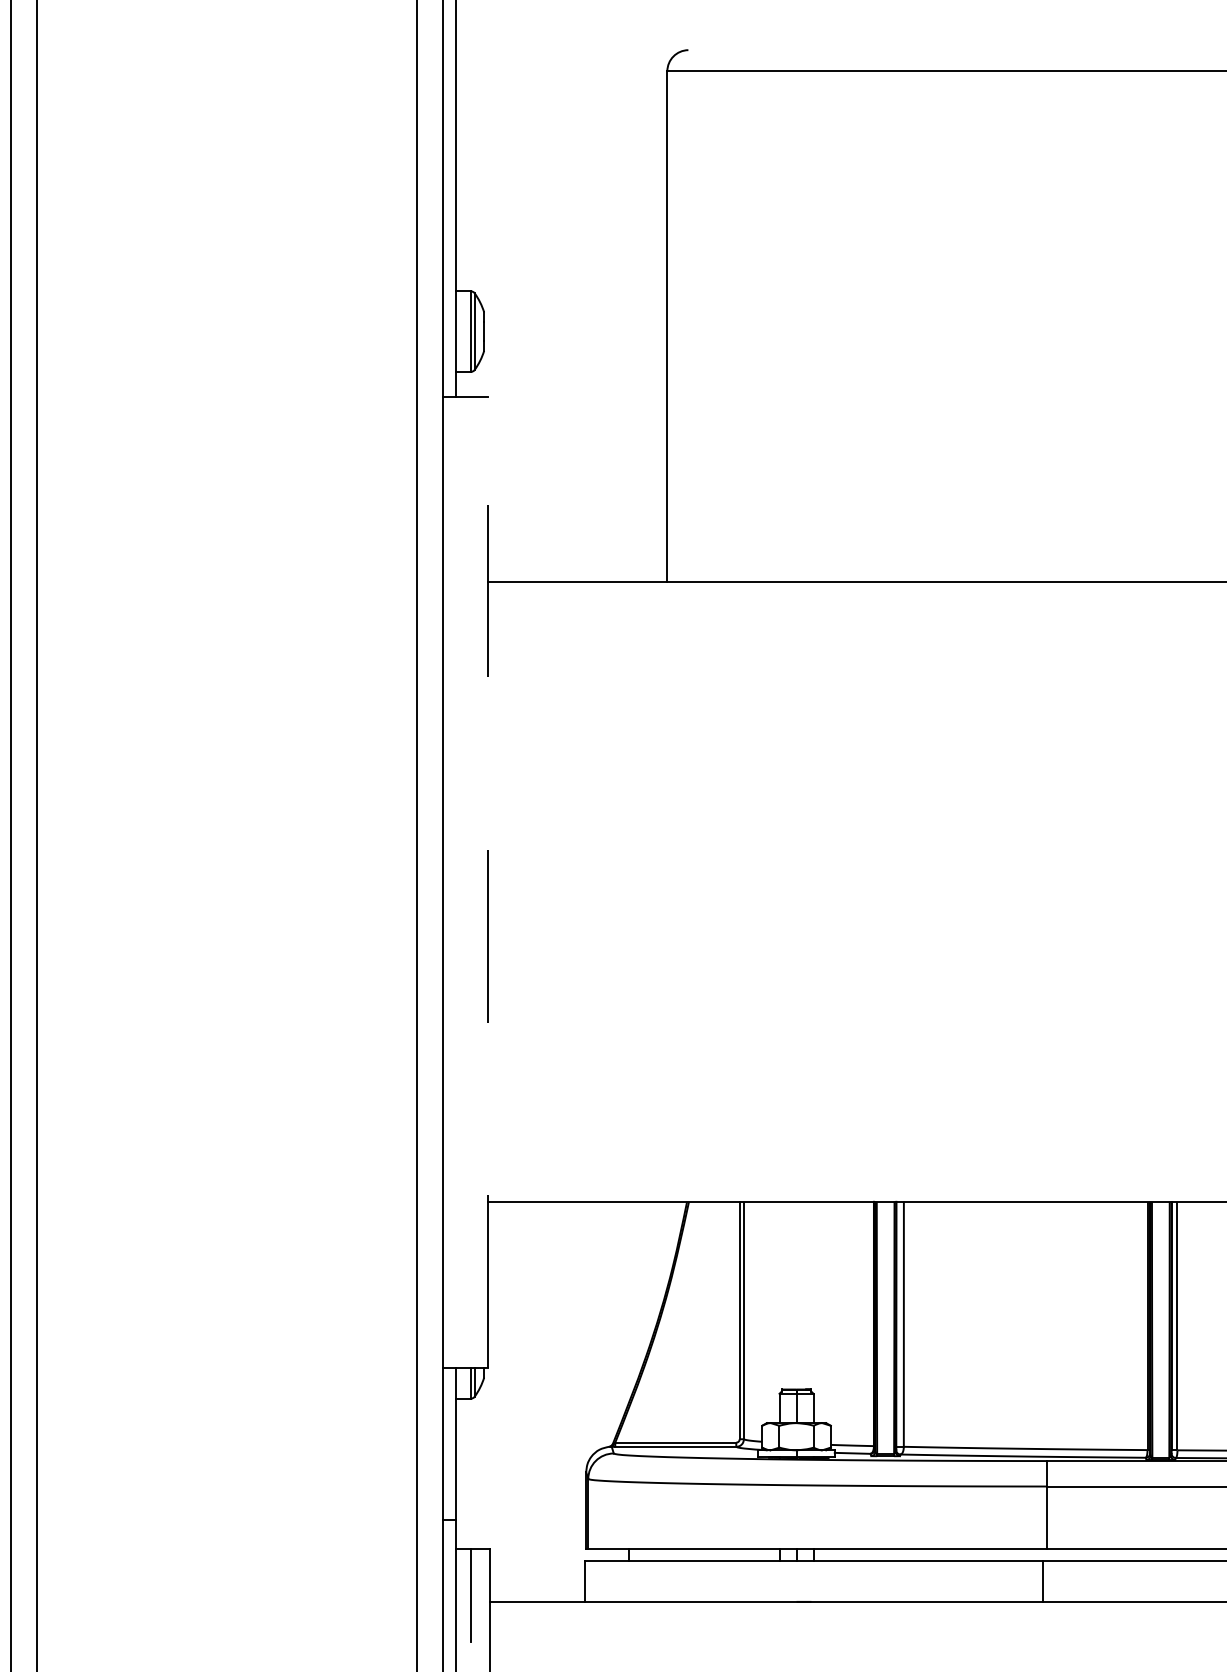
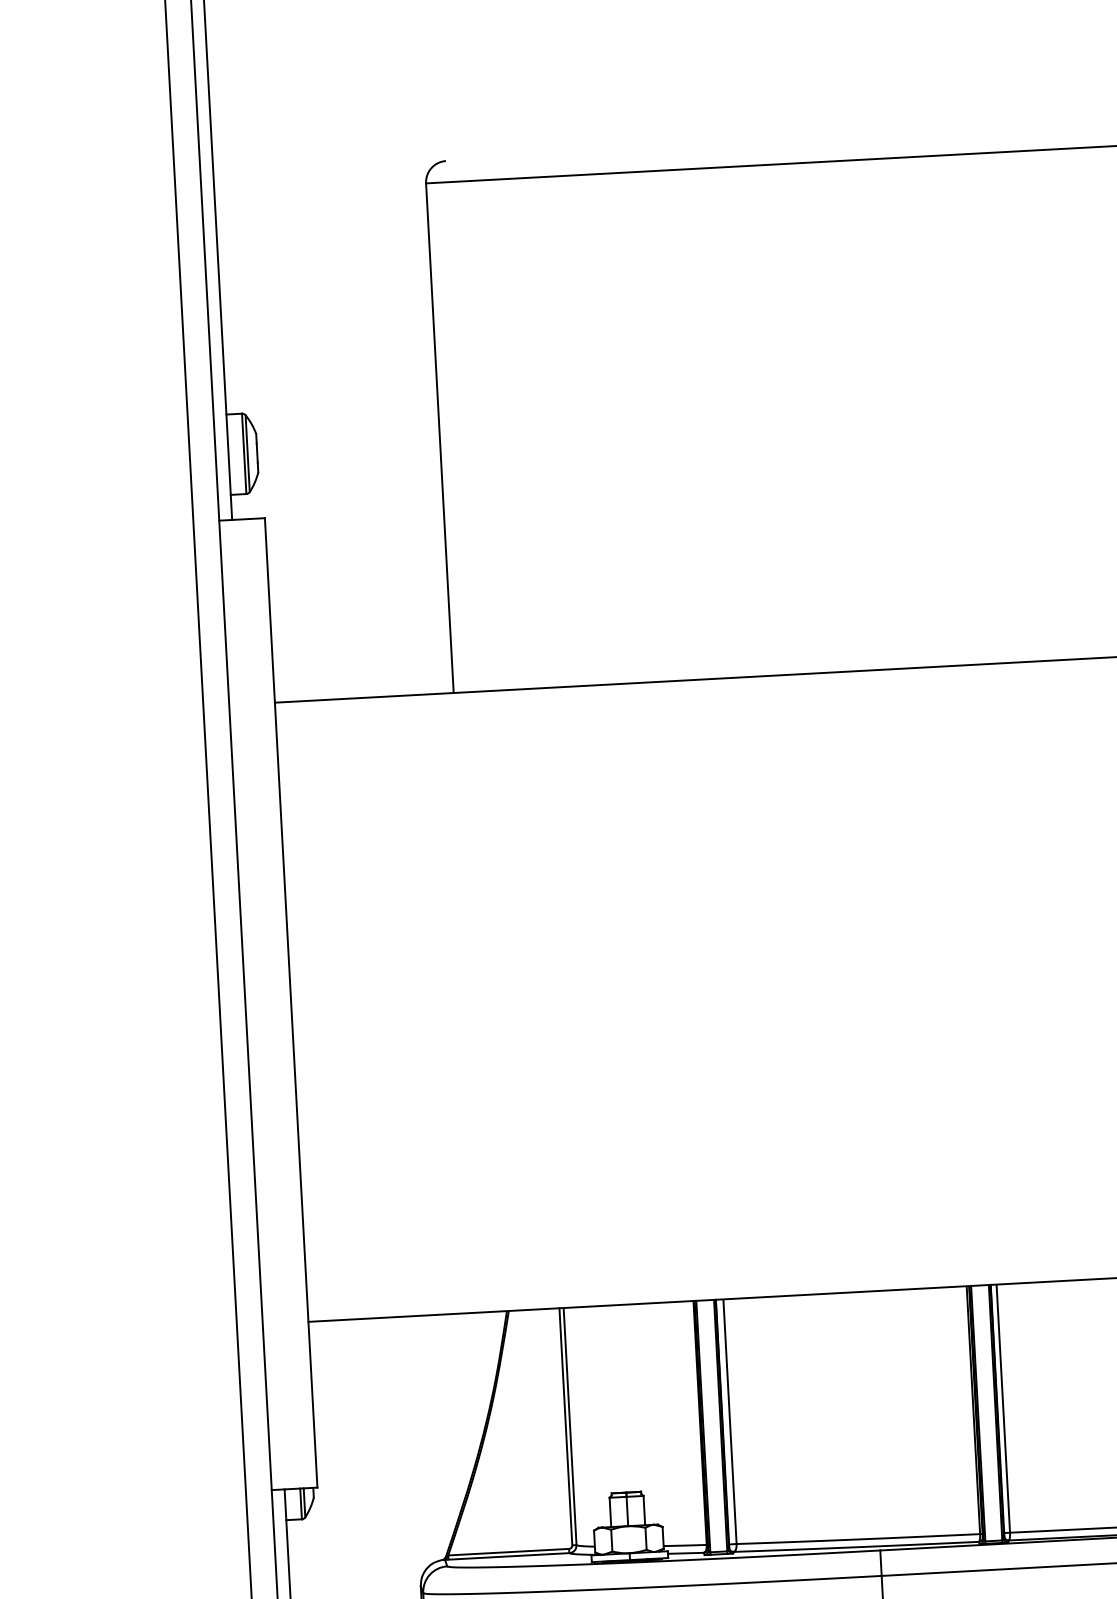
line: (488, 881) -> (291, 1001), dashed -> solid

